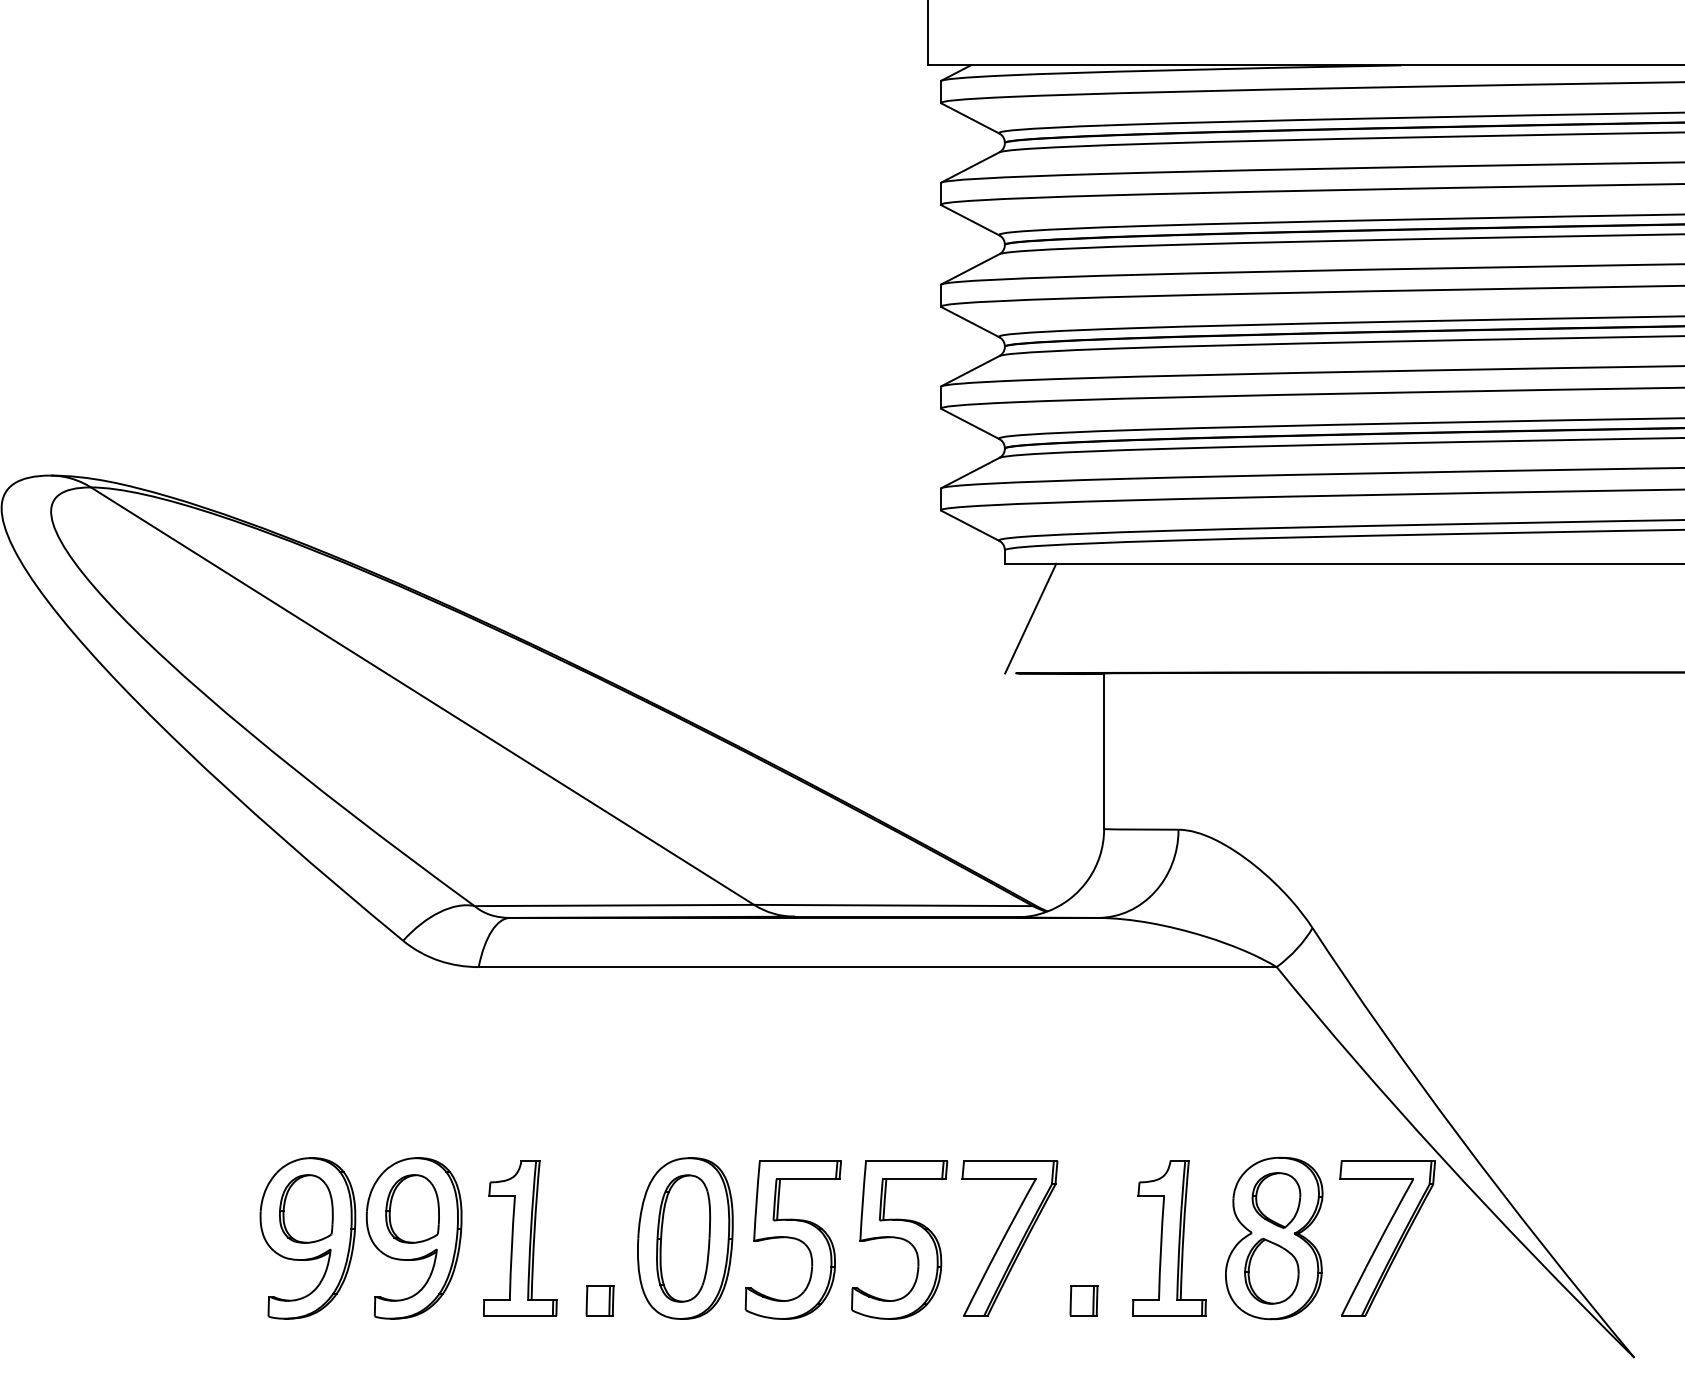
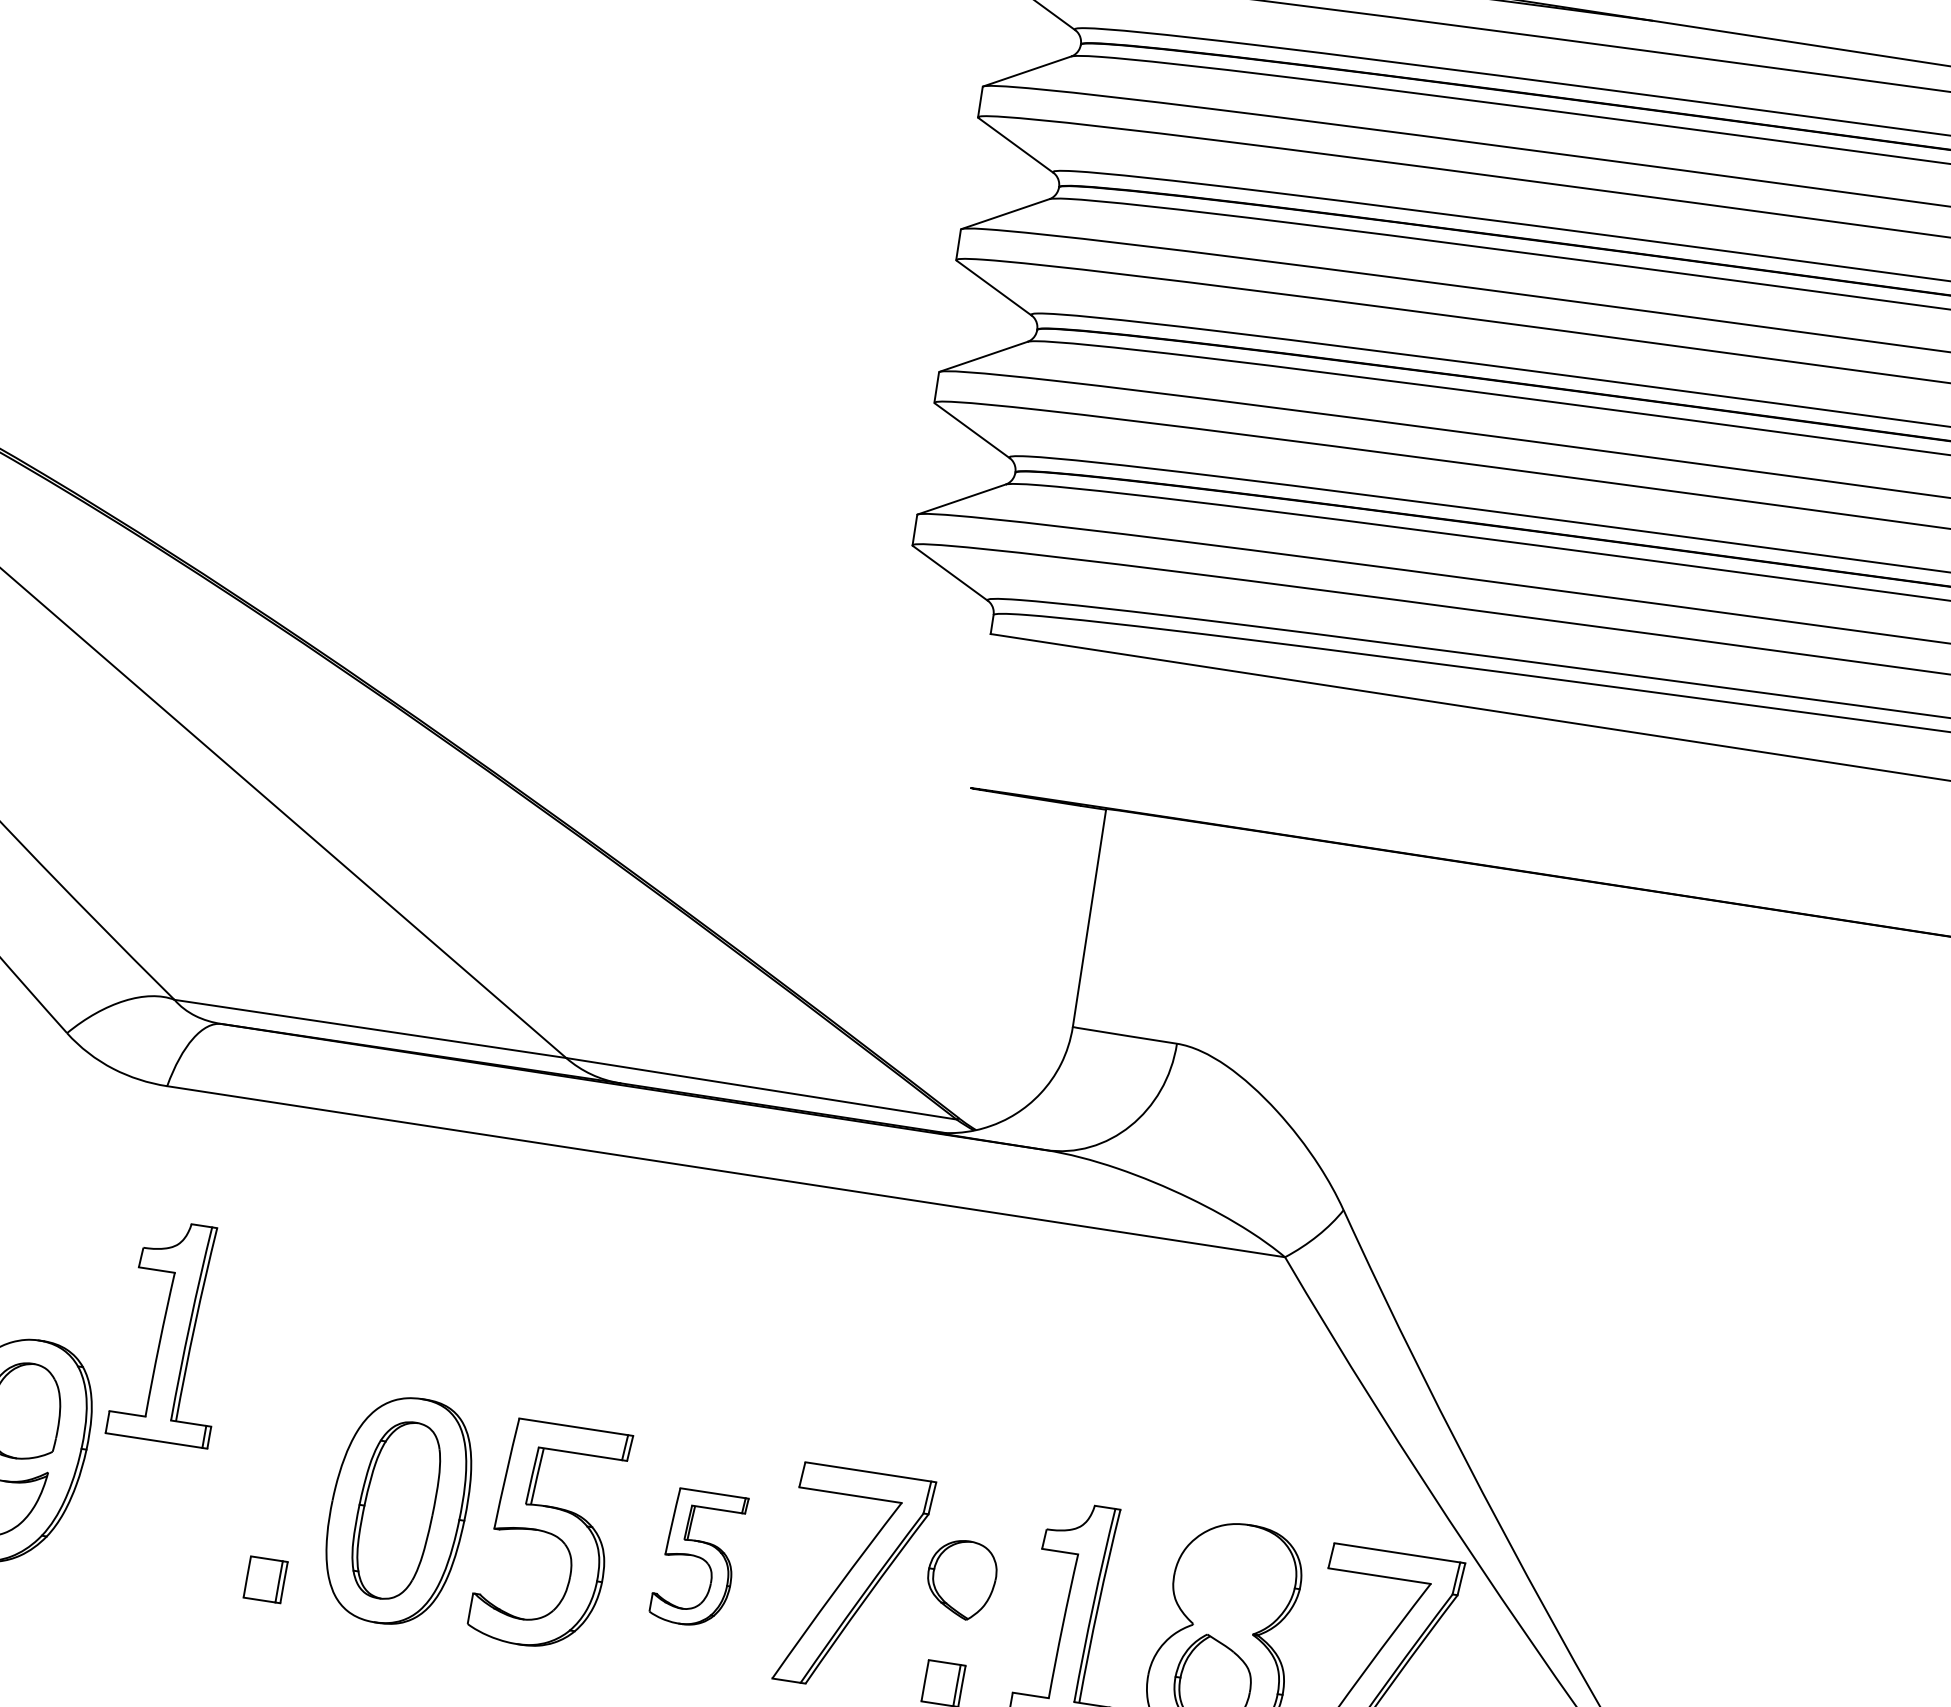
line: (1030, 618) -> (1014, 716), removed
part: (1276, 1200) -> (961, 1579), moved
part: (520, 1238) -> (173, 1332), moved
part: (899, 1239) -> (698, 1557), size x0.6

